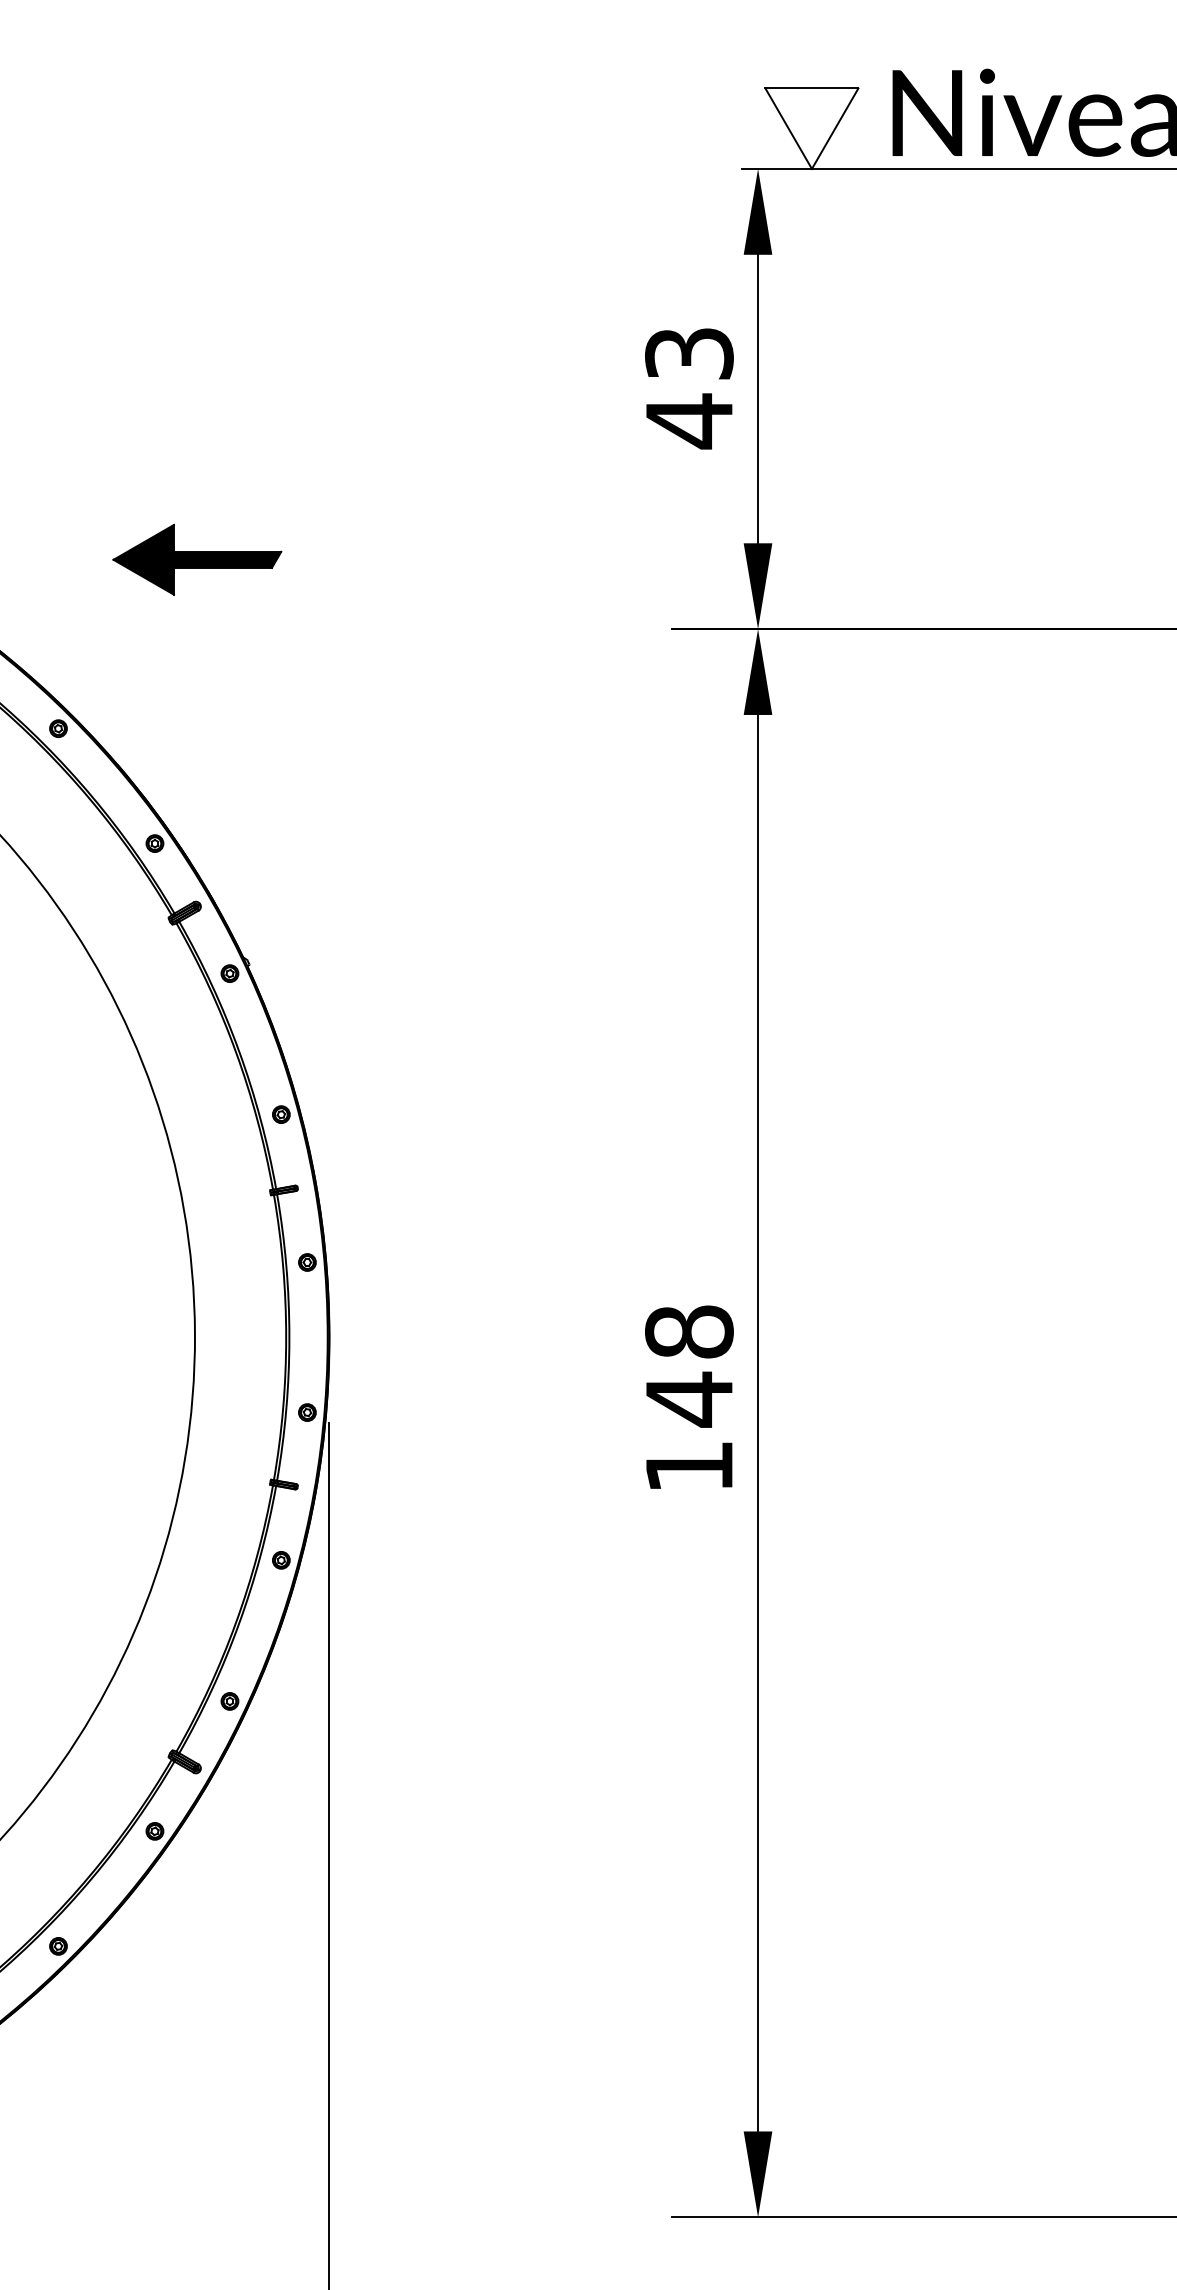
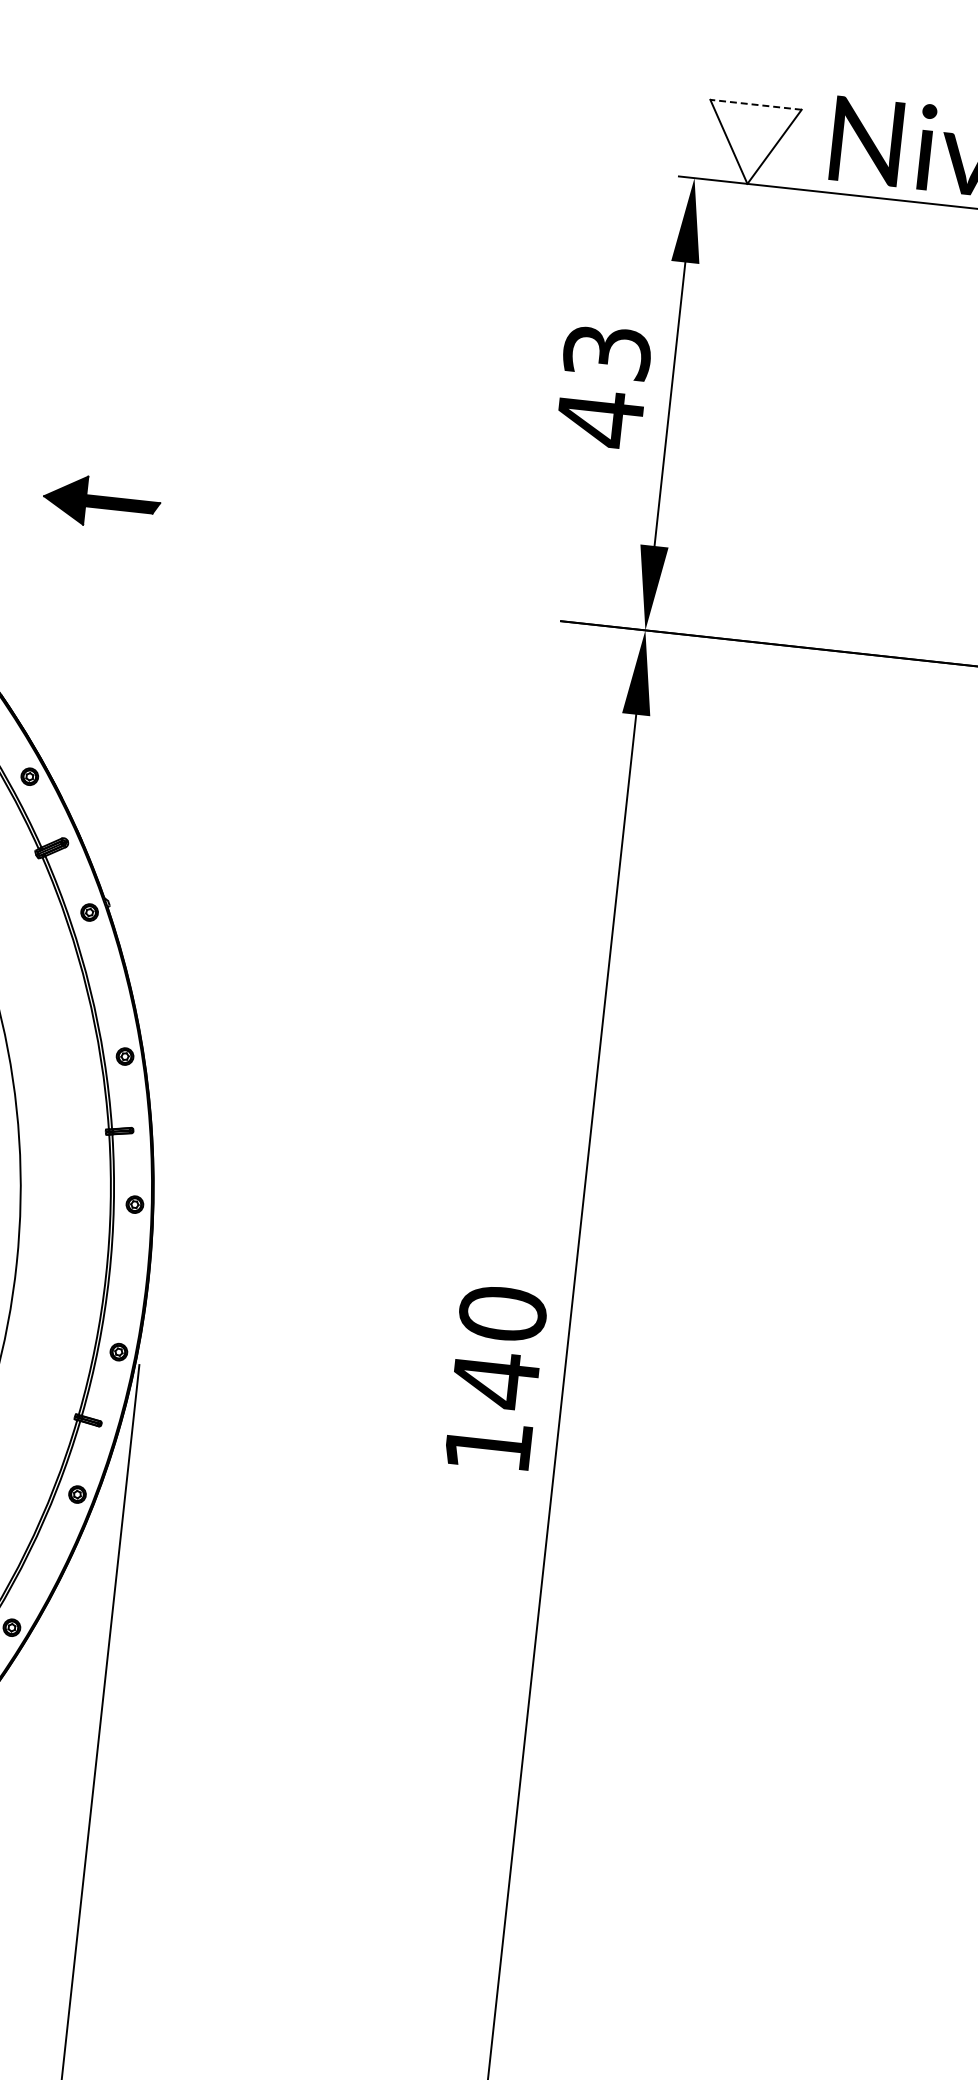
line: (811, 88) -> (755, 104), solid -> dashed
part: (197, 559) -> (101, 502), size x0.7
text: (689, 1331) -> (503, 1313), 148 -> 140

